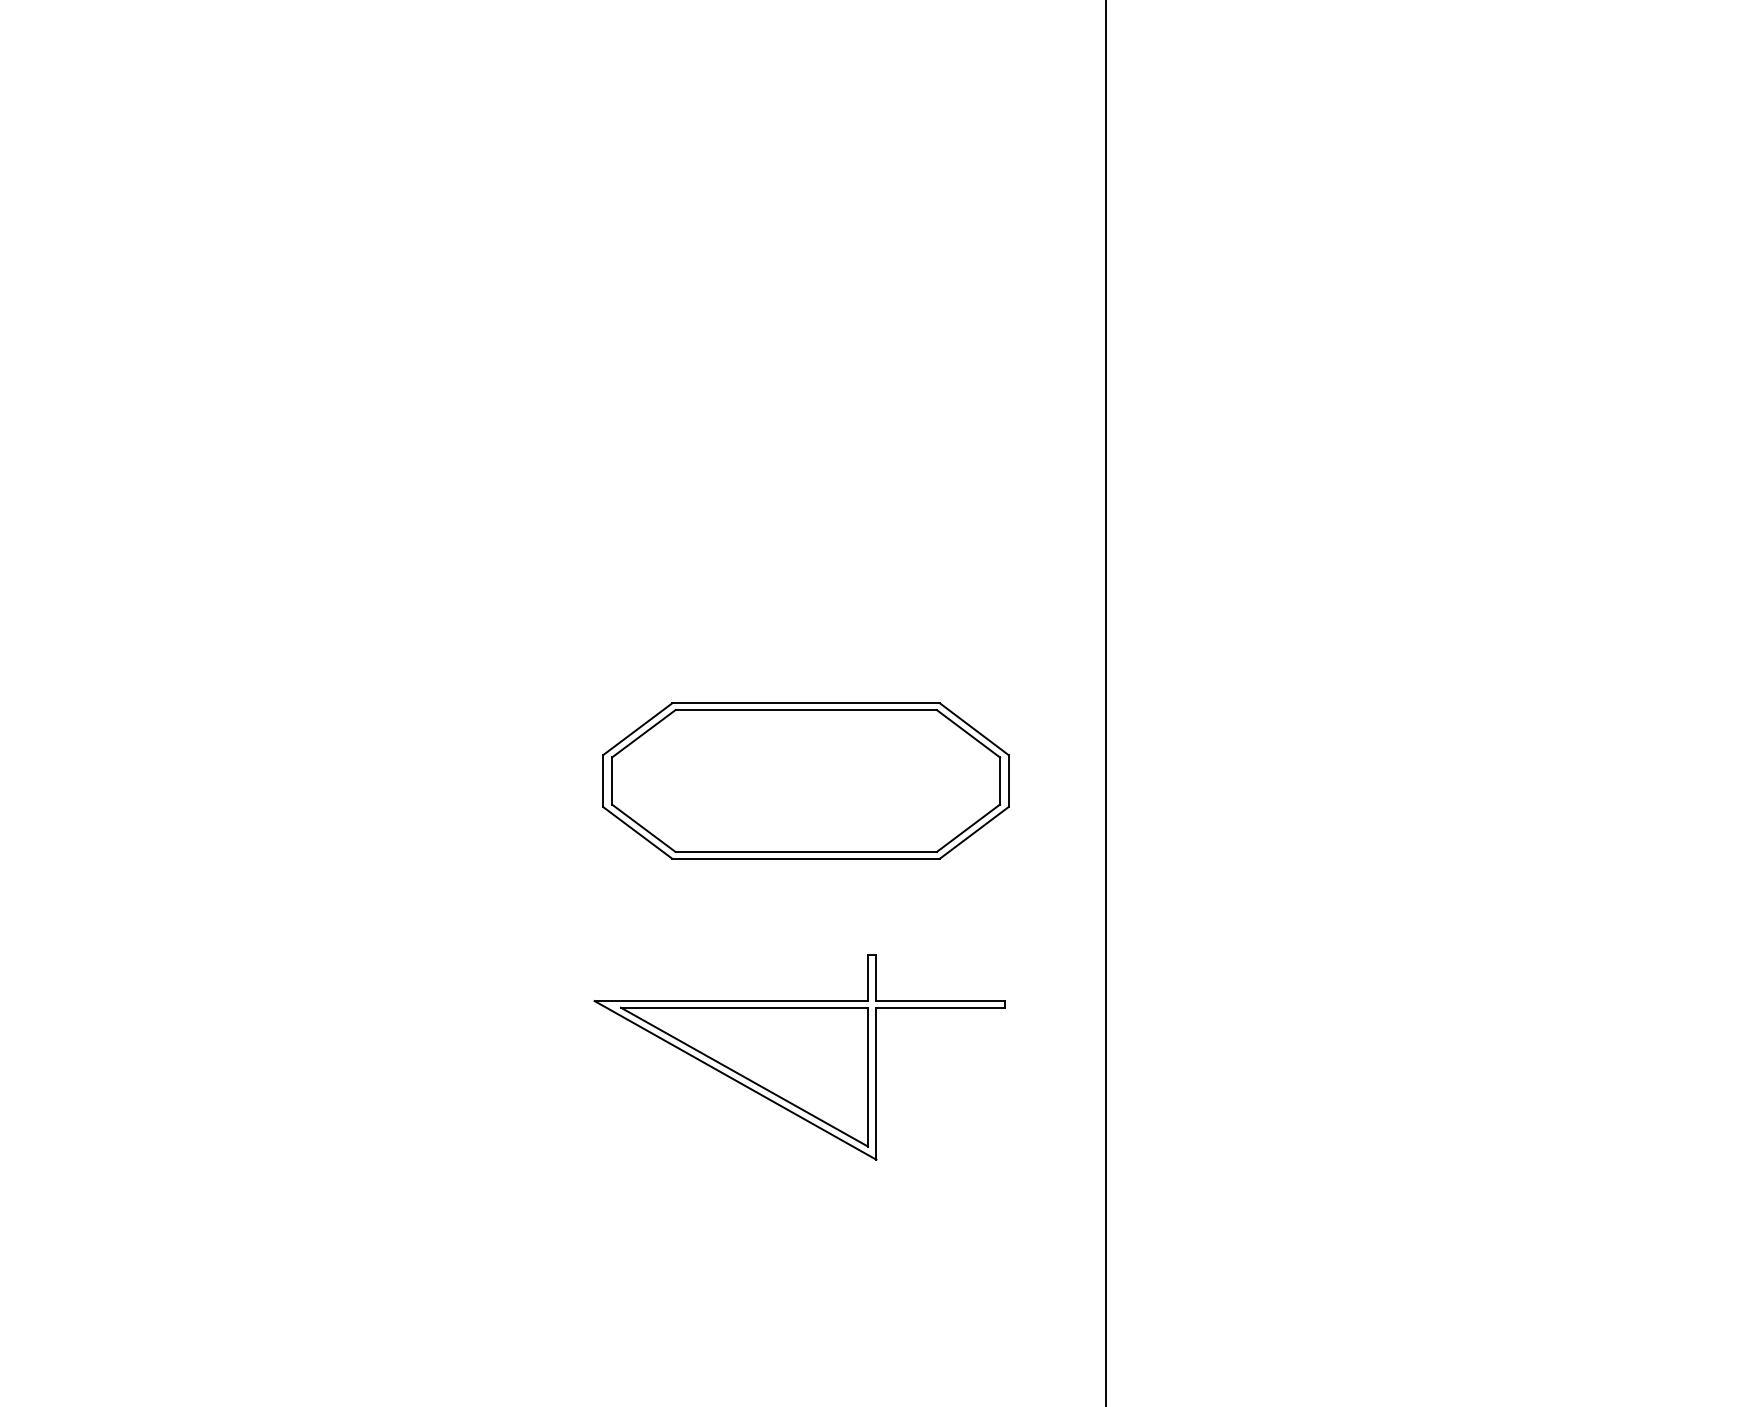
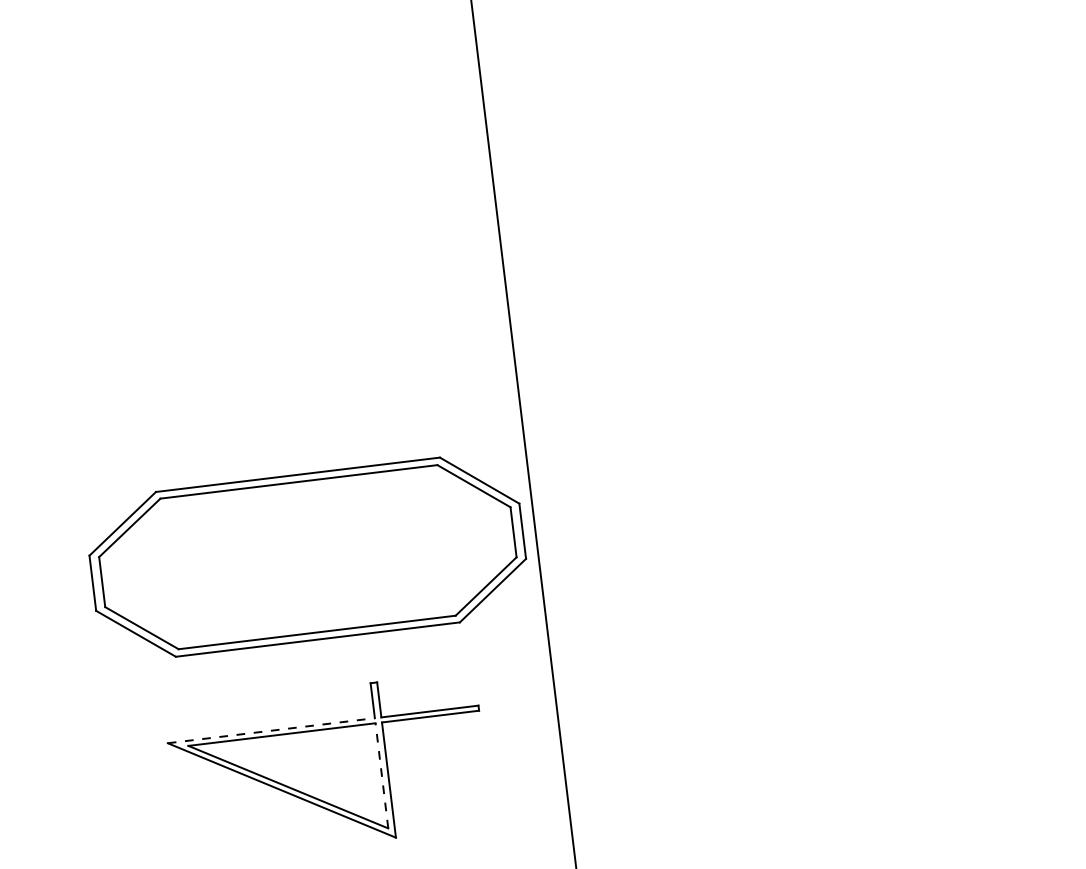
part: (805, 780) -> (307, 556), size x1.4
line: (731, 1001) -> (271, 731), solid -> dashed
line: (867, 1076) -> (381, 775), solid -> dashed

